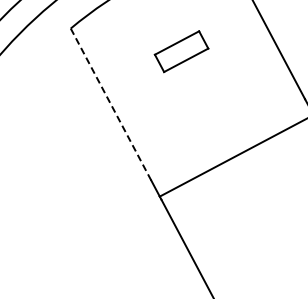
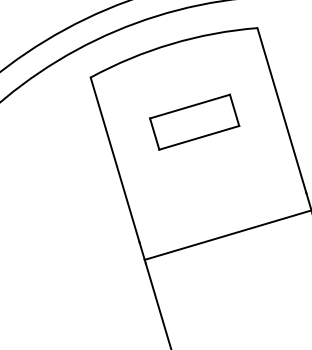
part: (181, 51) -> (194, 121), size x1.67
line: (111, 104) -> (115, 160), dashed -> solid

